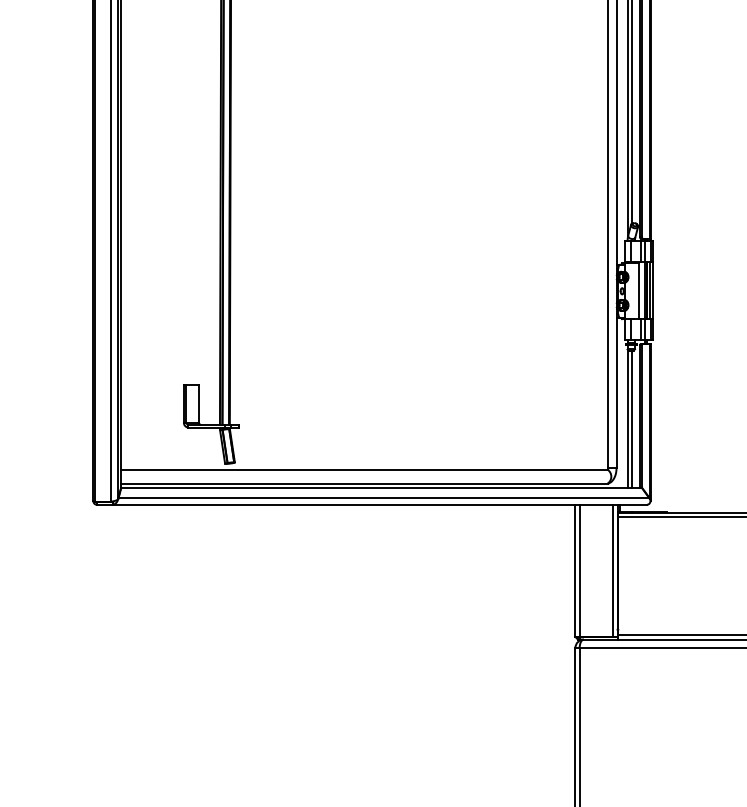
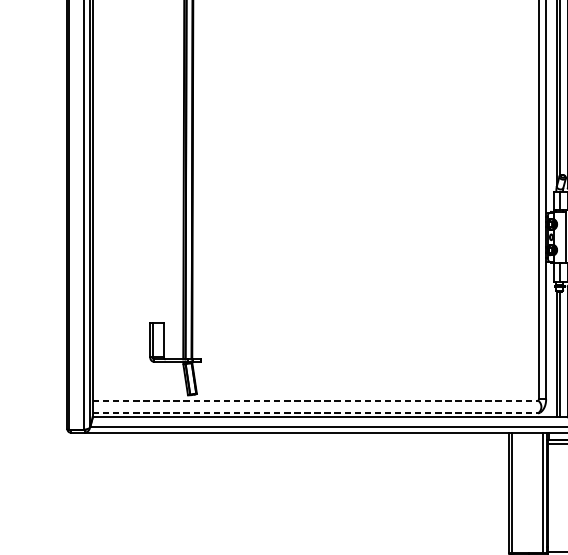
line: (364, 469) -> (315, 400), solid -> dashed
line: (364, 483) -> (315, 413), solid -> dashed

